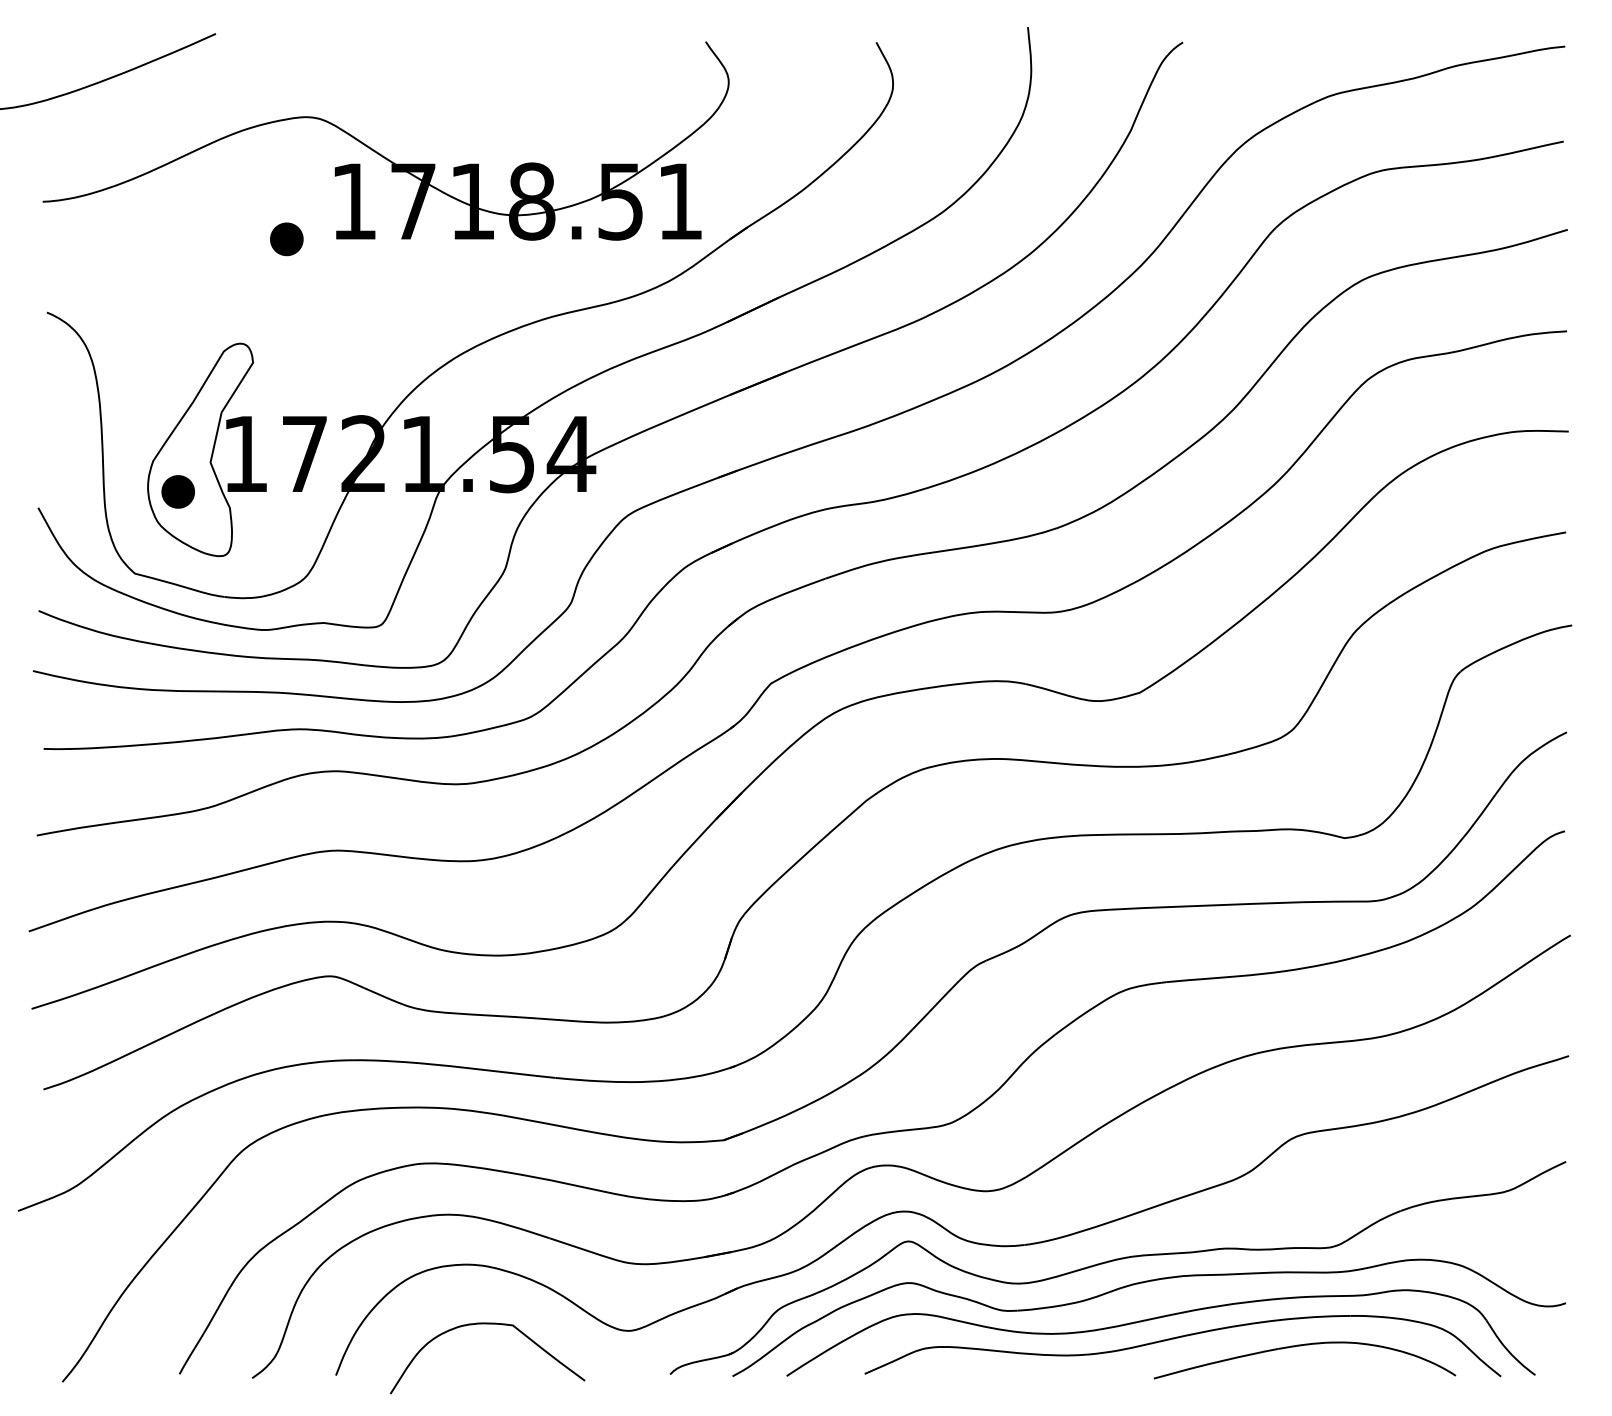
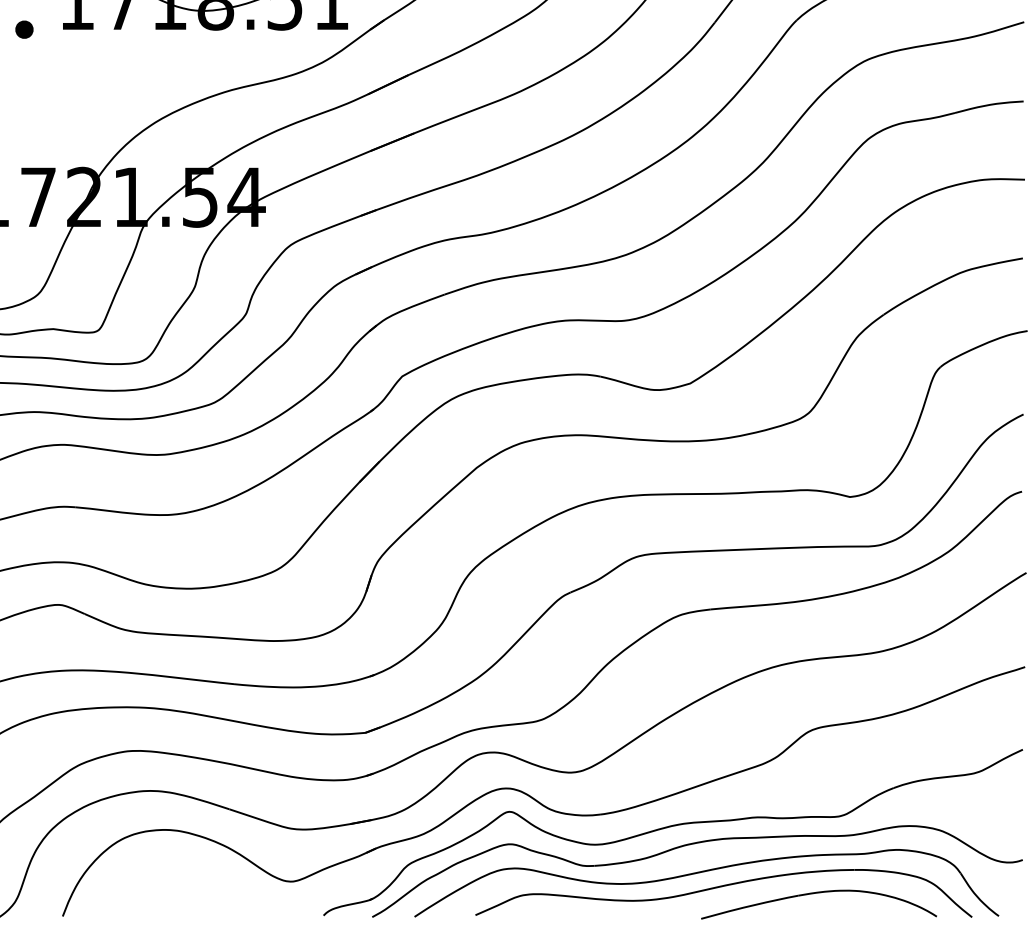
part: (286, 239) -> (24, 29), size x0.7
curve: (487, 1324) -> (181, 876), removed

